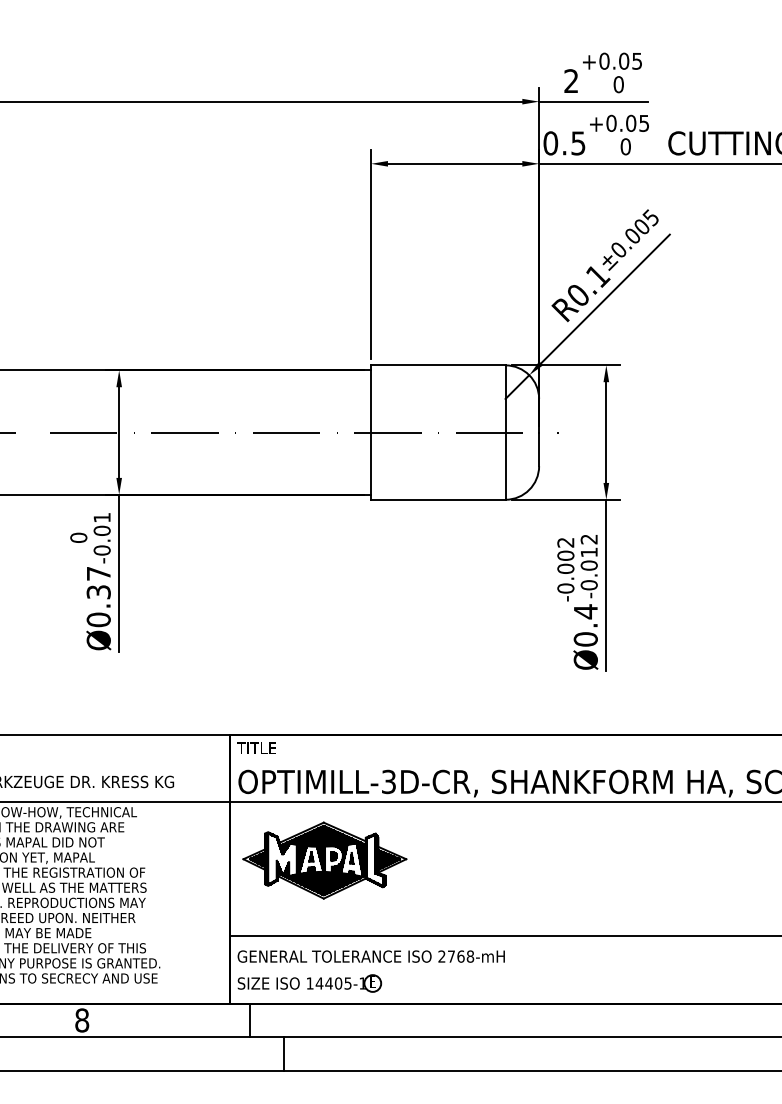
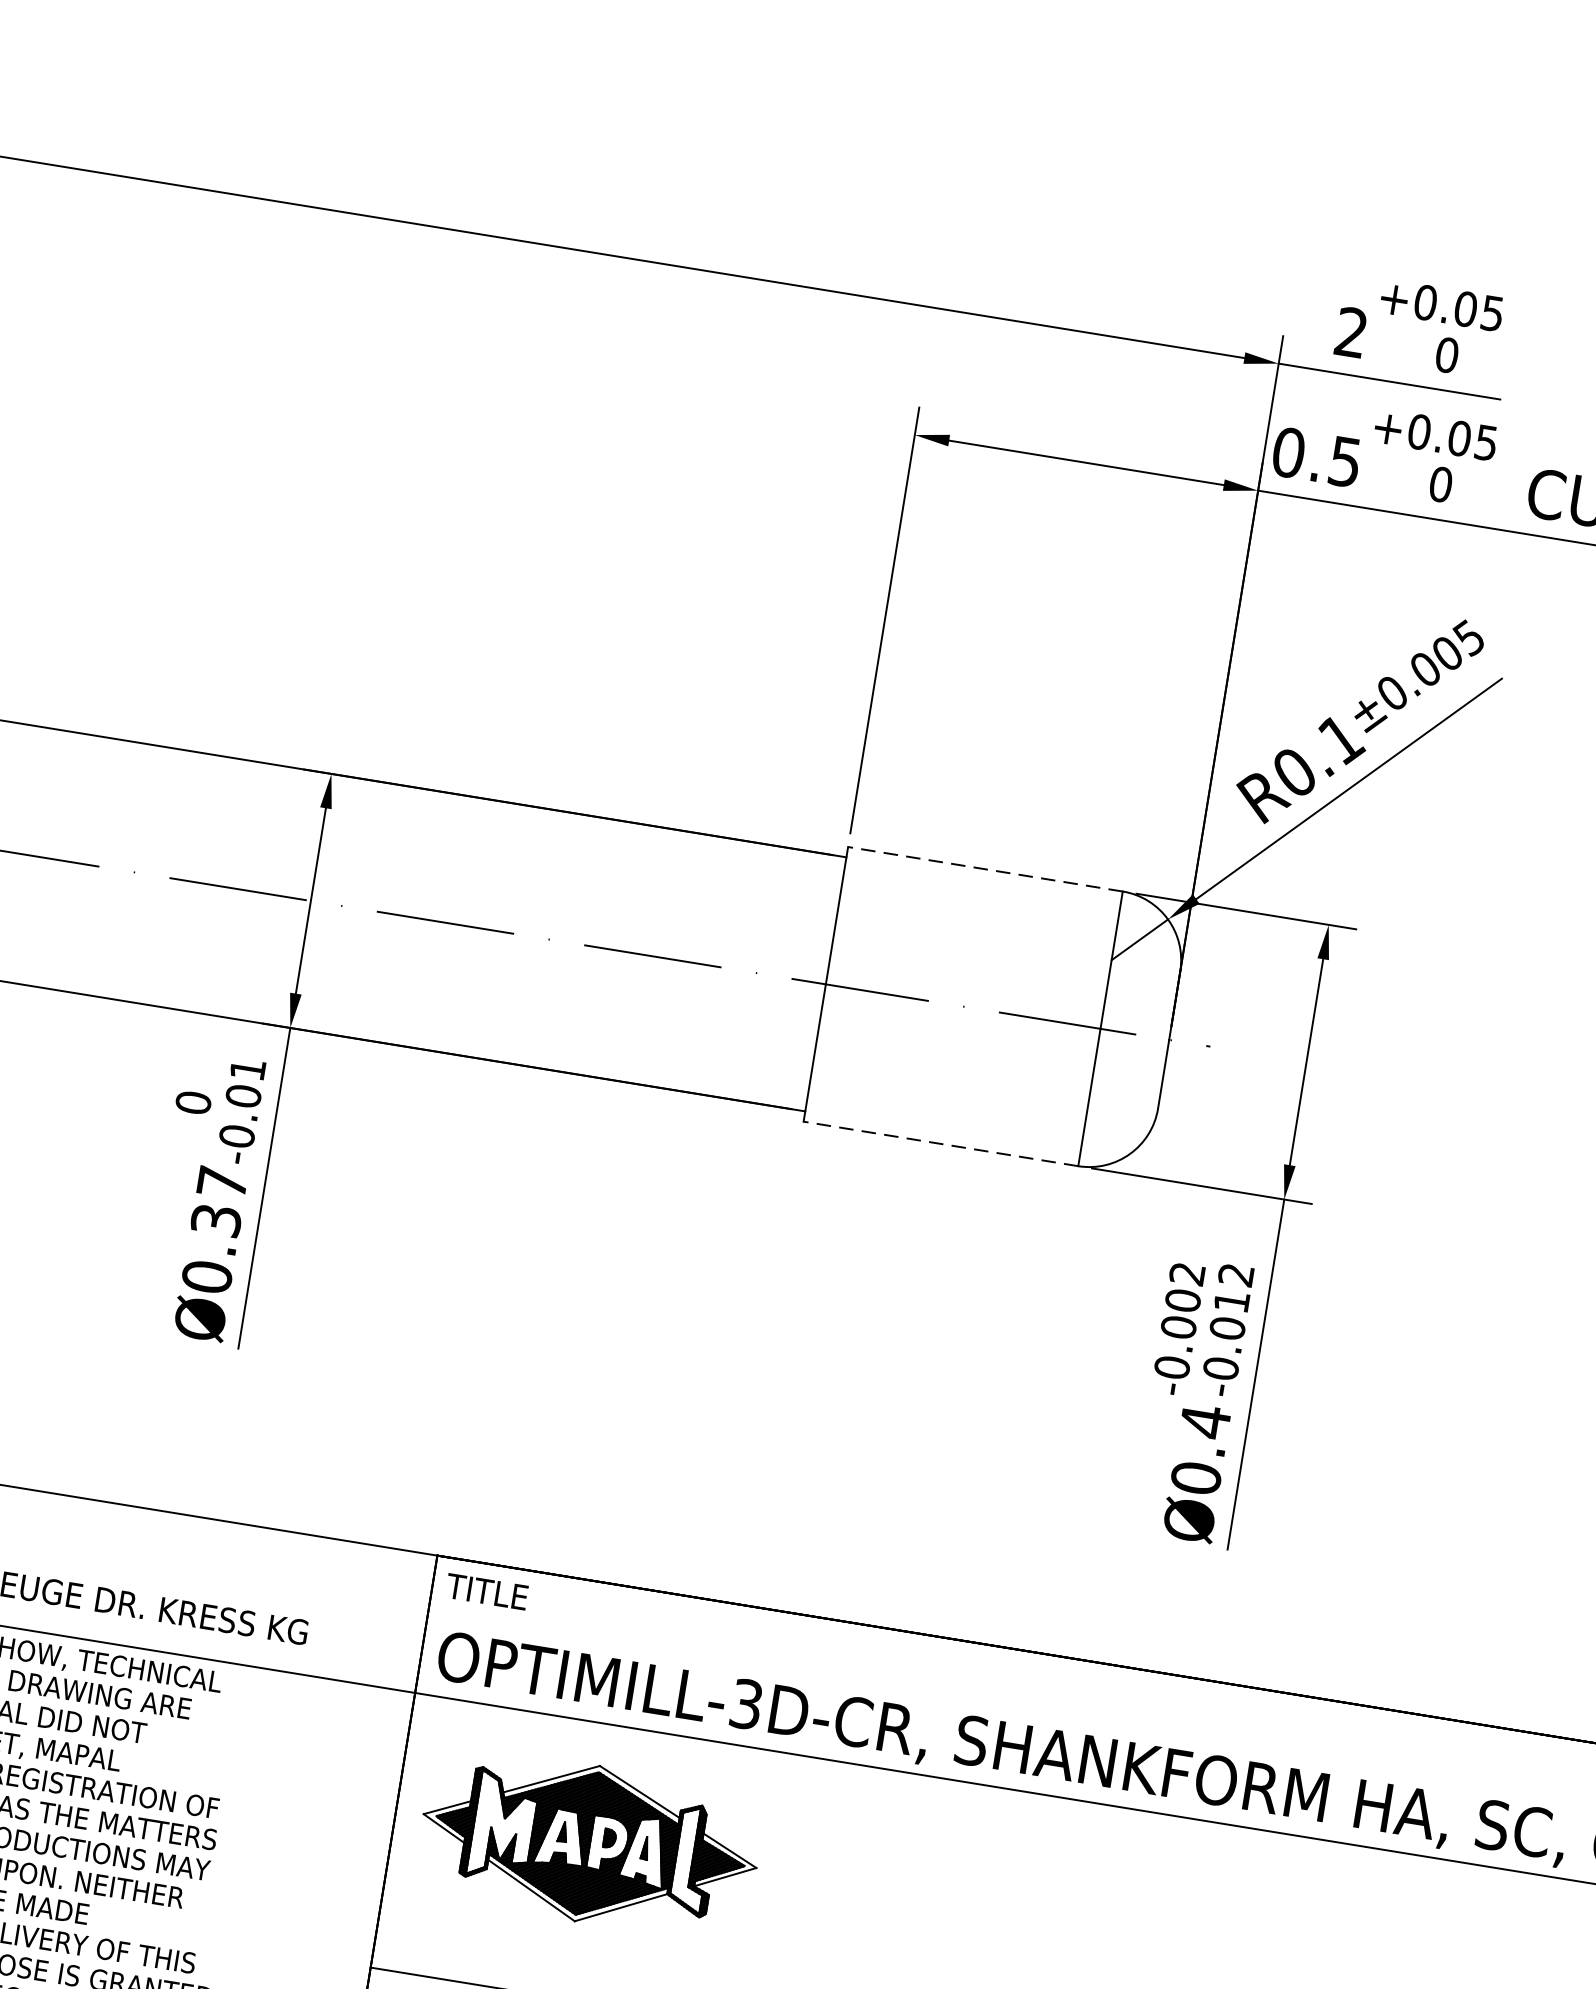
line: (437, 365) -> (983, 869), solid -> dashed
line: (437, 499) -> (939, 1143), solid -> dashed

